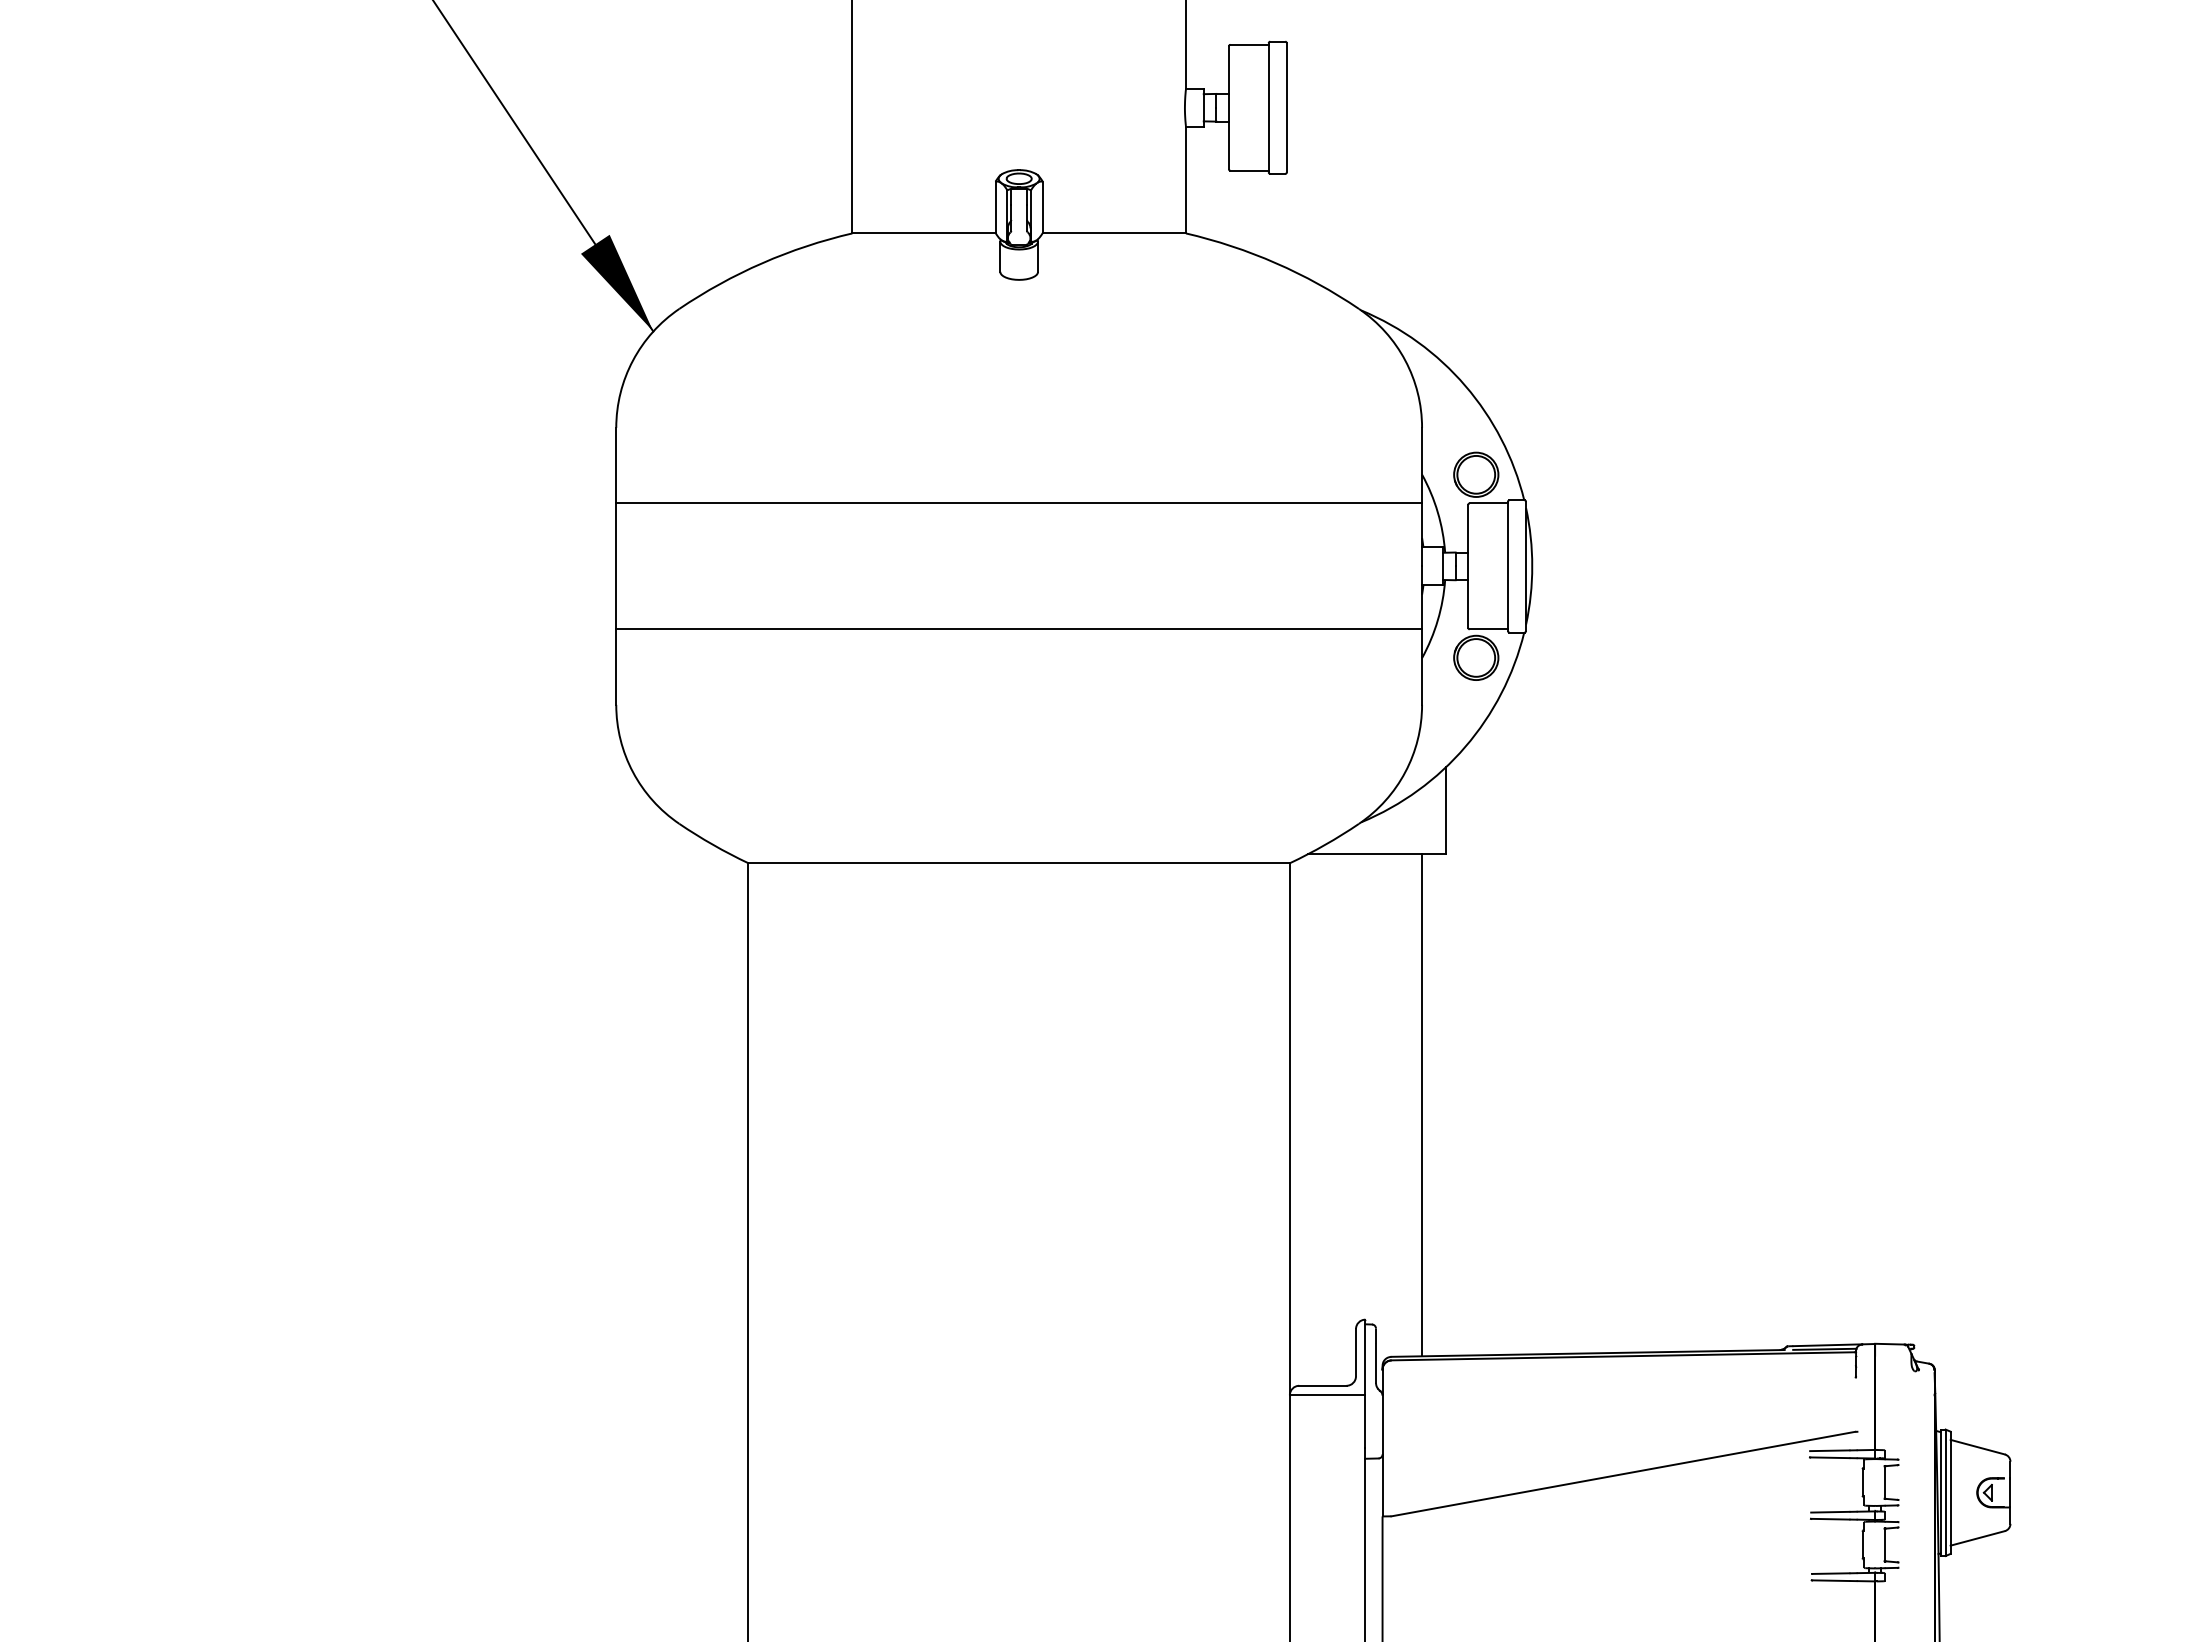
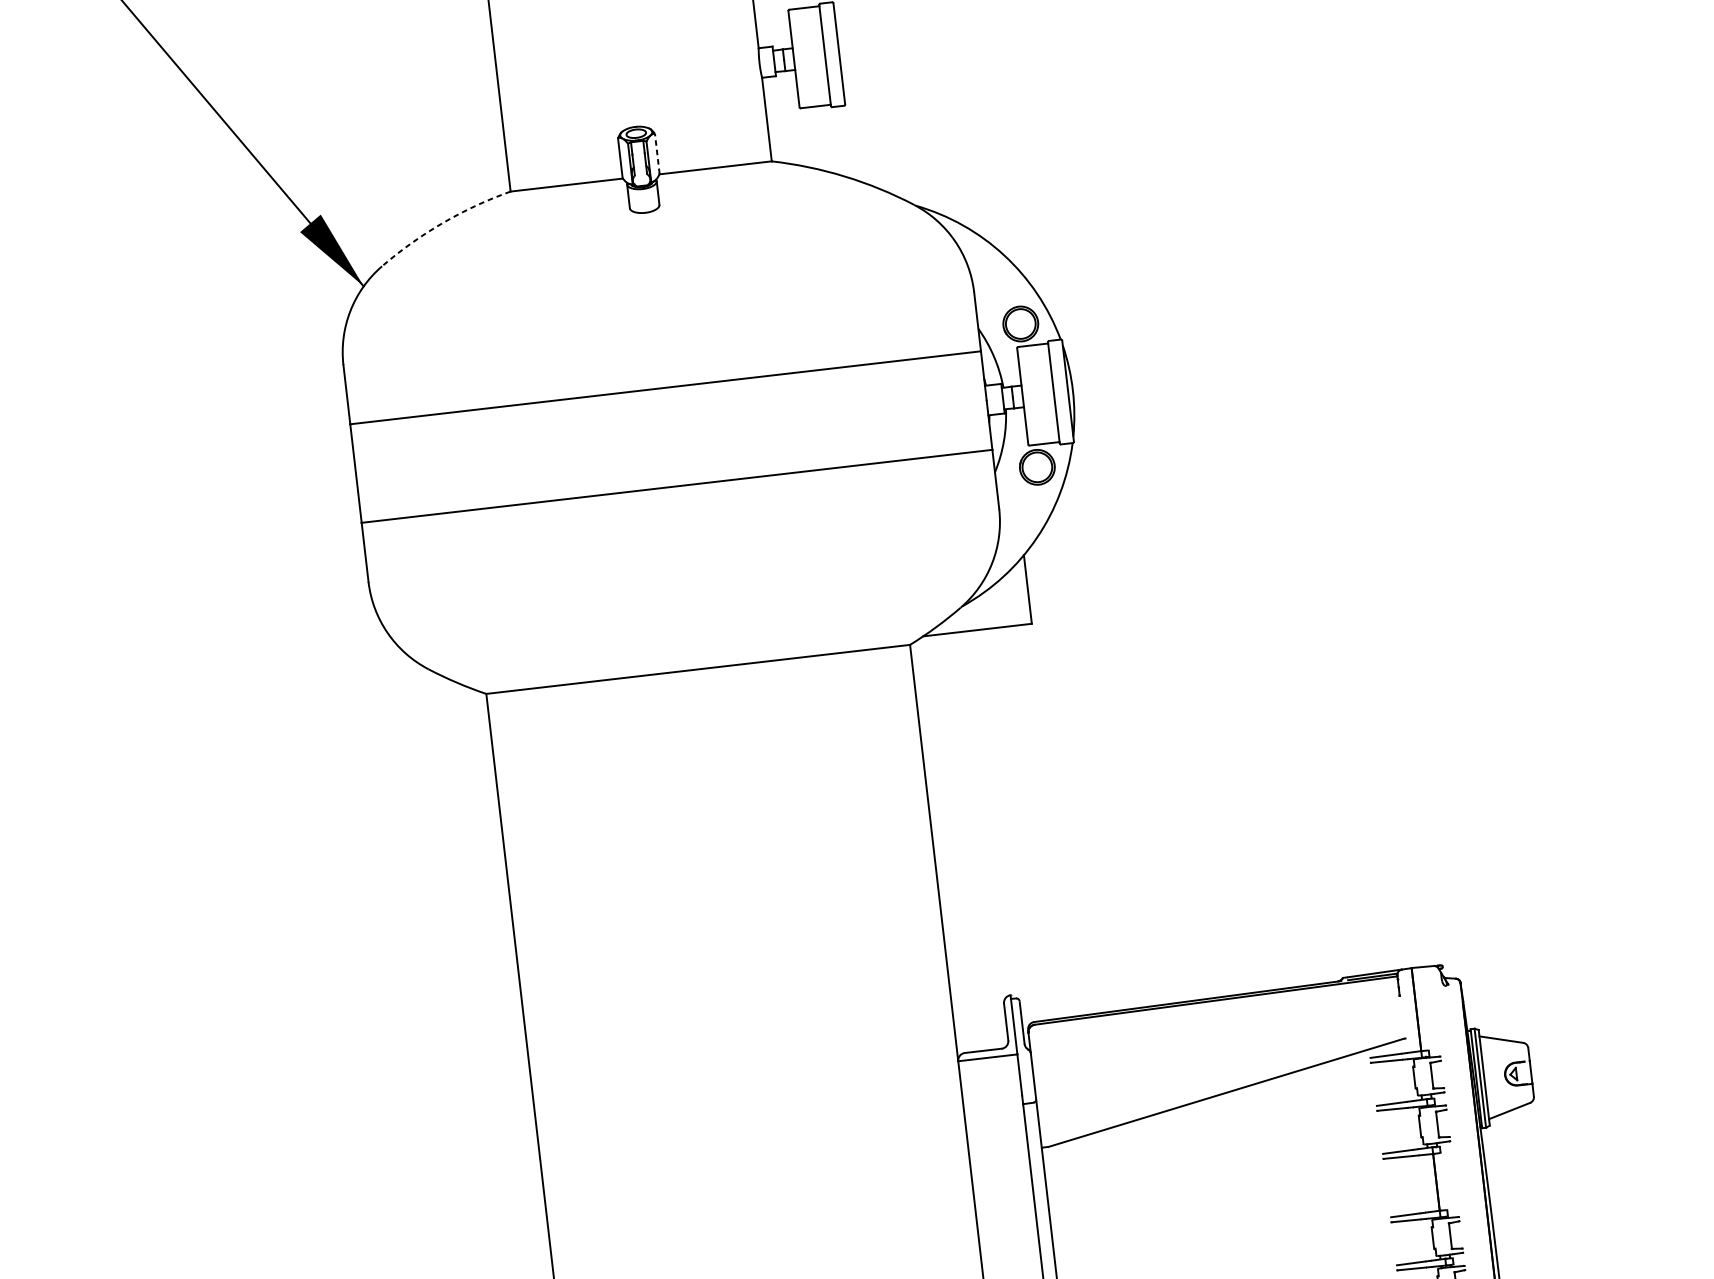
line: (1042, 207) -> (657, 154), solid -> dashed
arc: (762, 263) -> (443, 223), solid -> dashed
line: (1422, 1105) -> (1035, 822), removed

